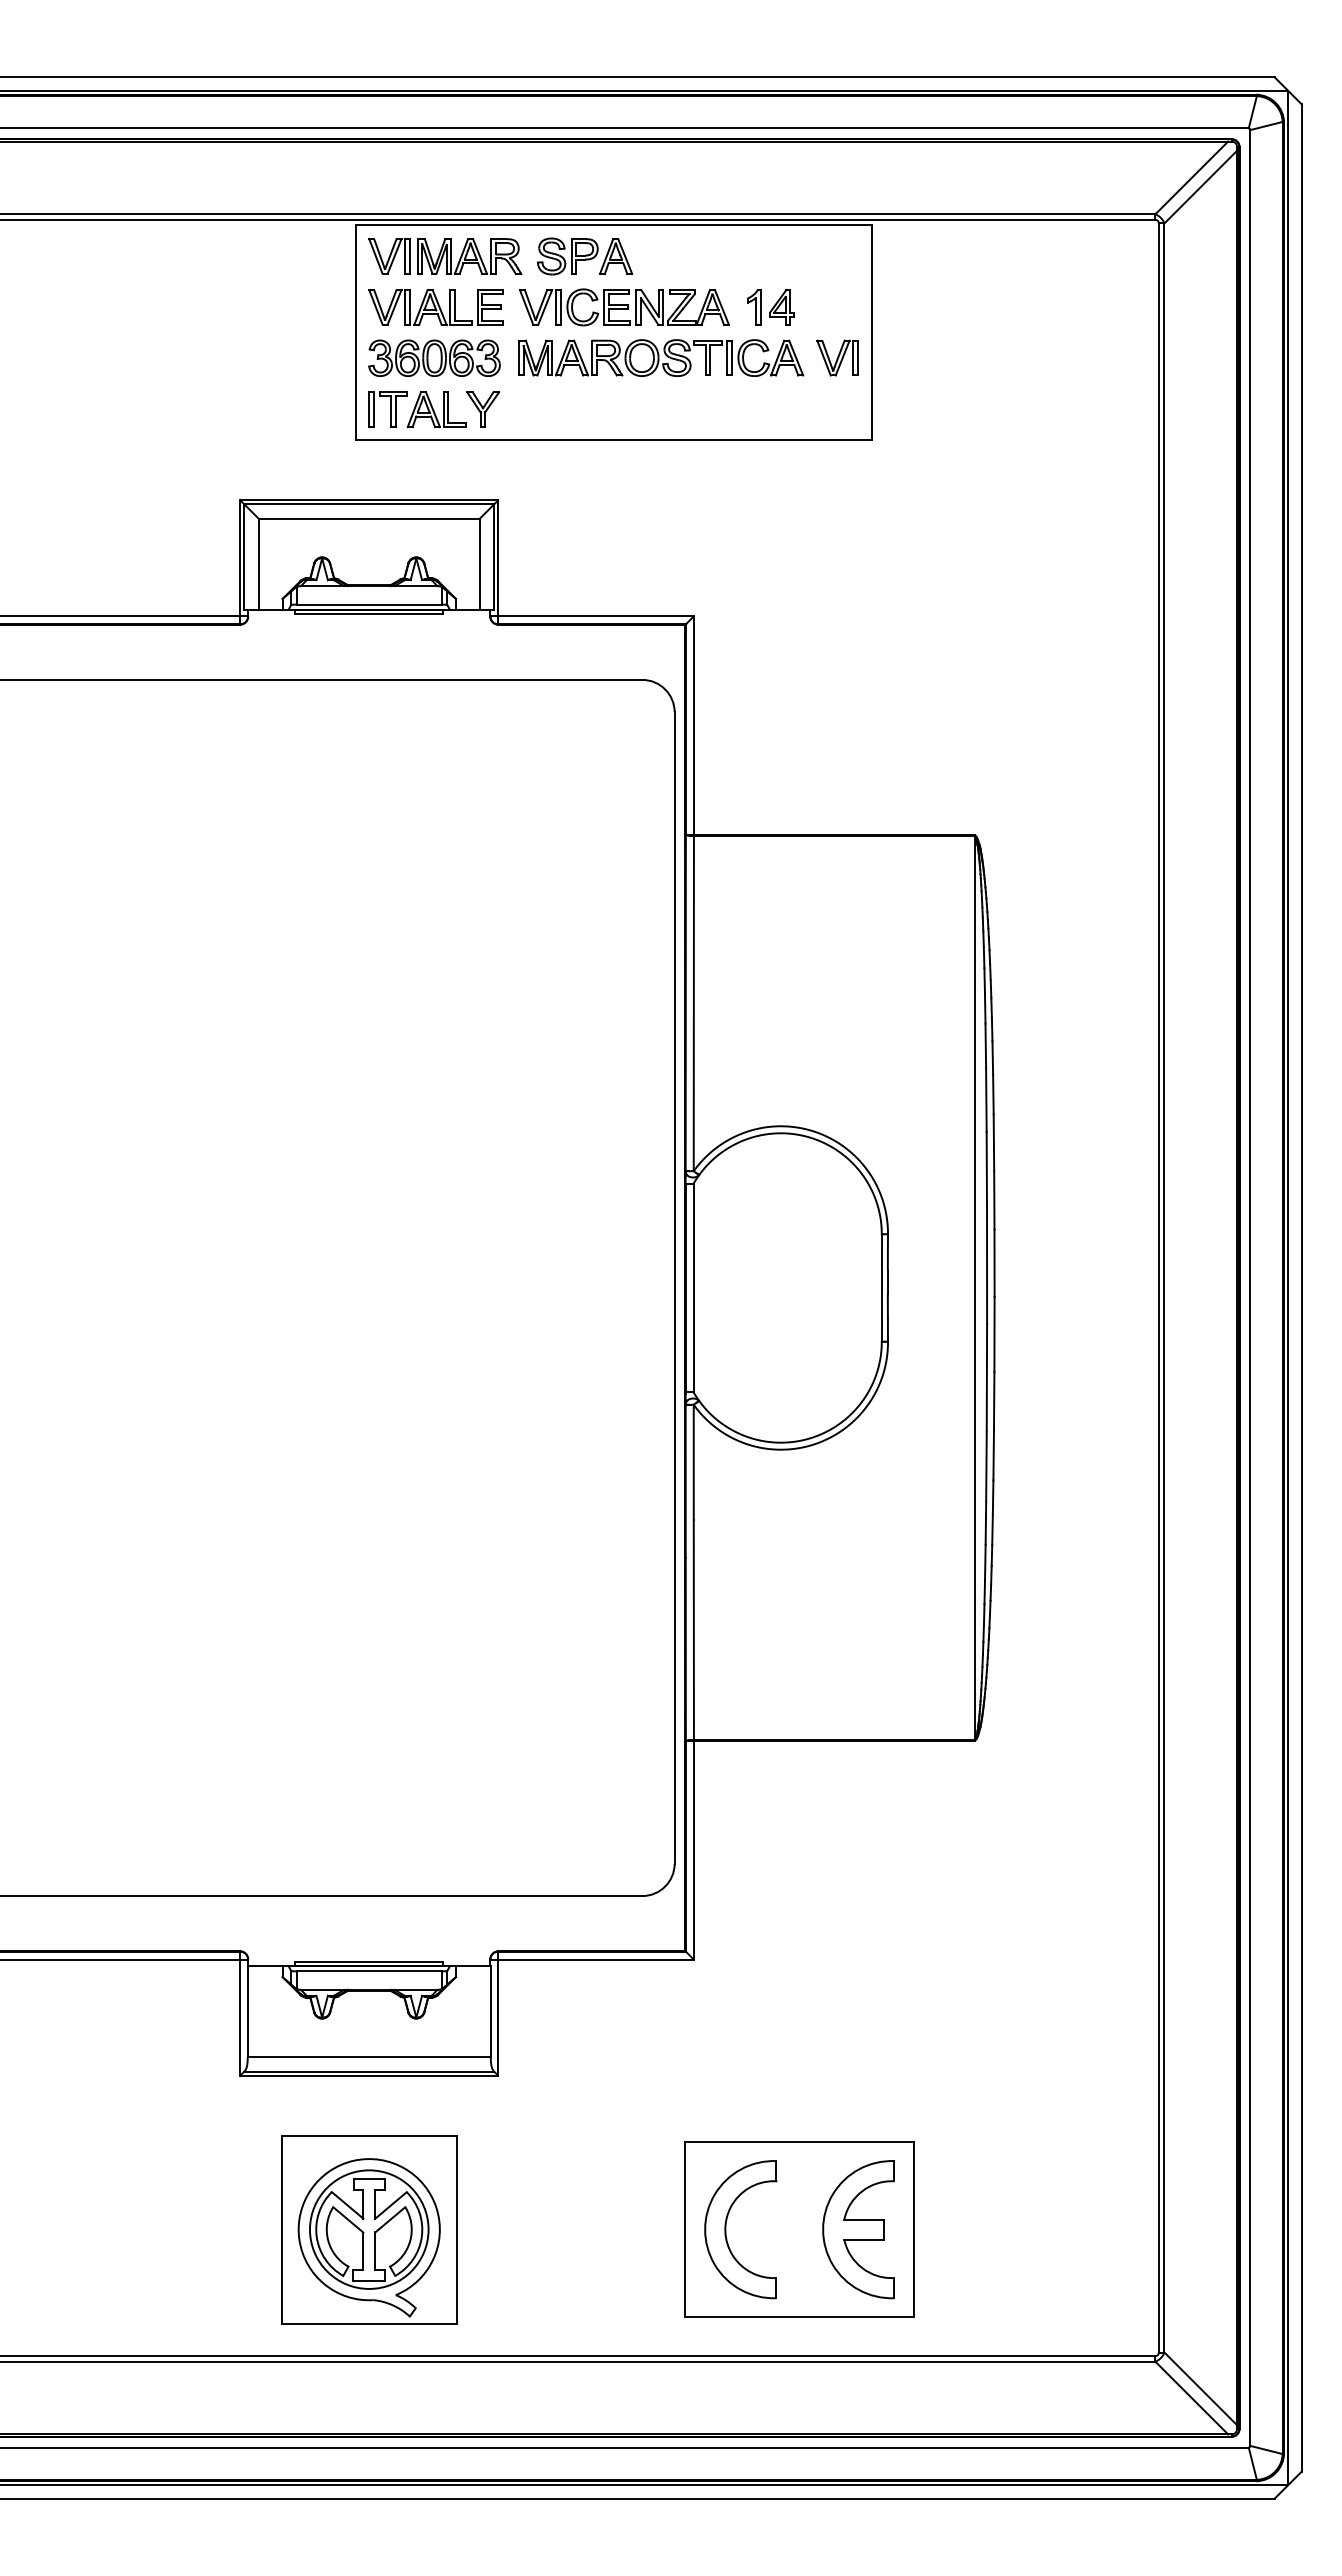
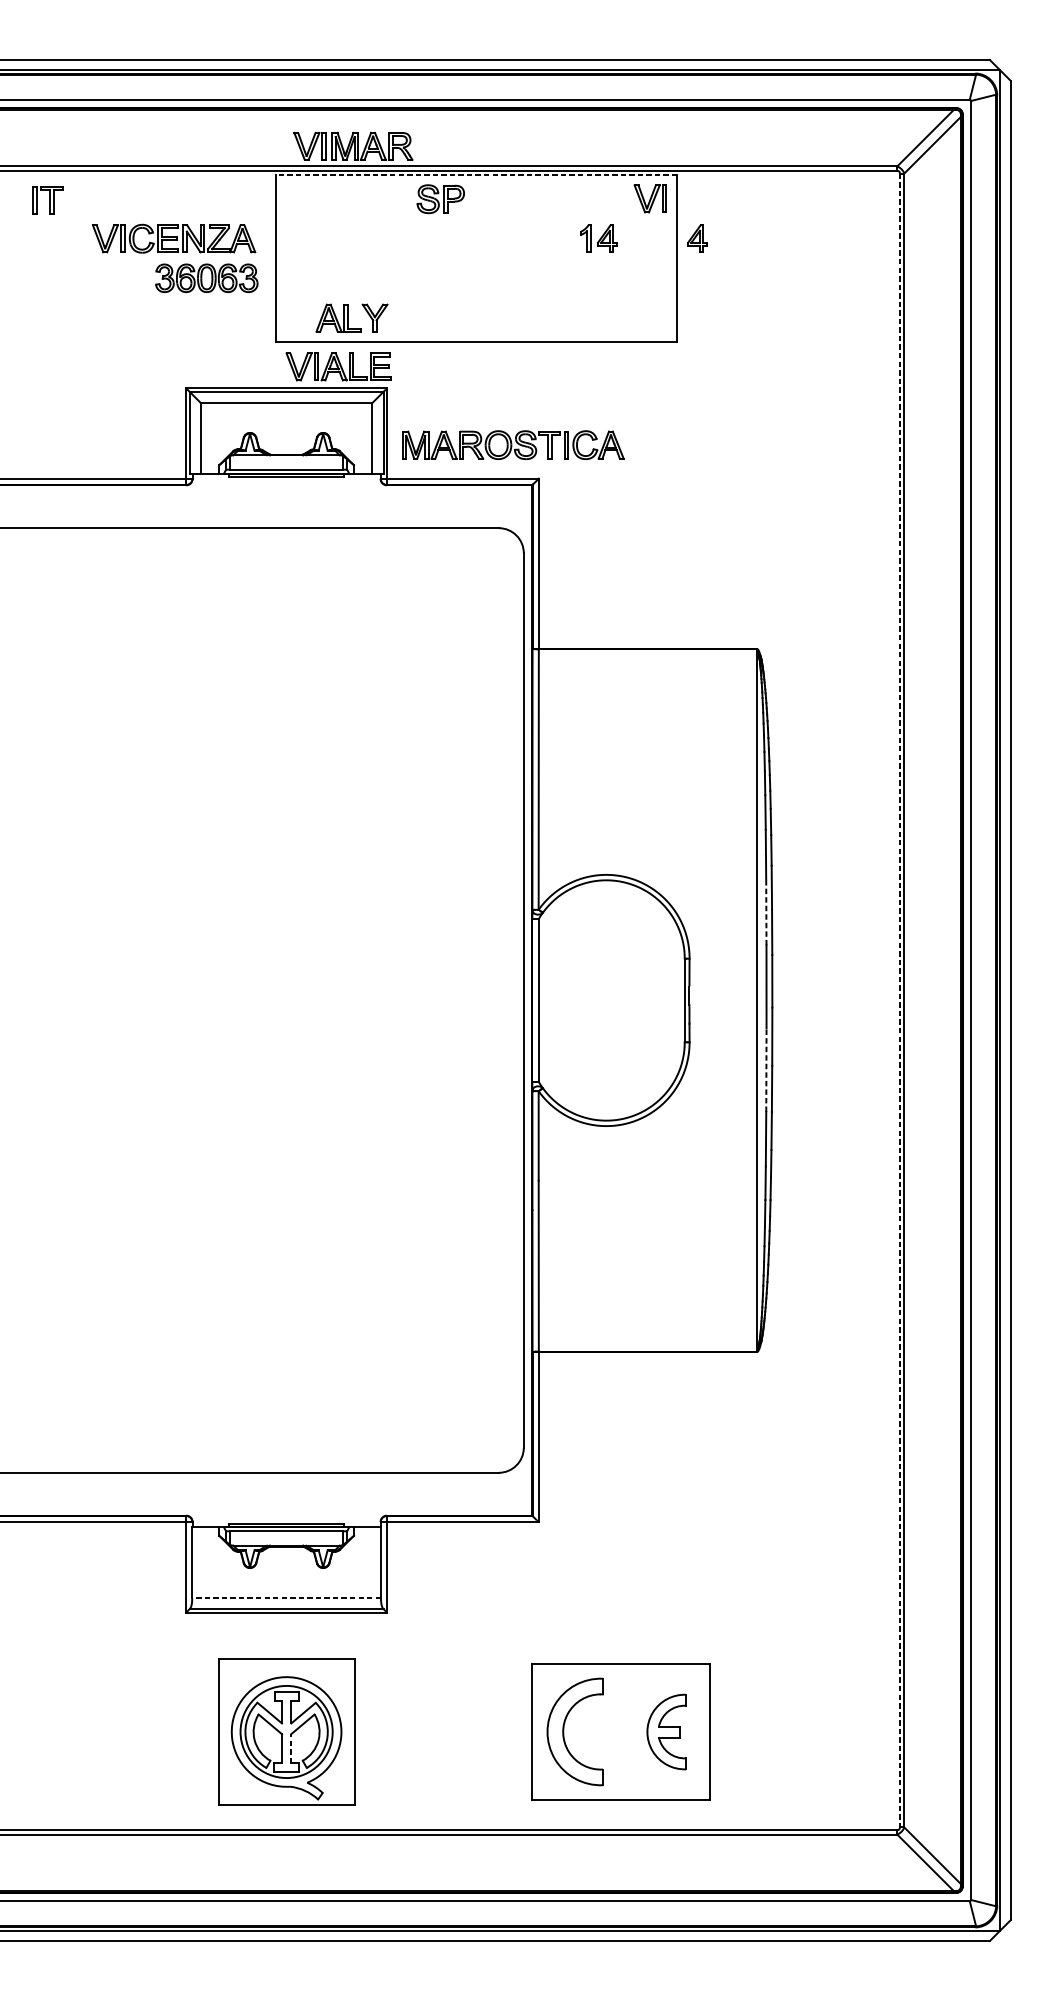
line: (613, 225) -> (476, 175), solid -> dashed
part: (445, 256) -> (353, 146), moved
part: (616, 256) -> (478, 199), removed
part: (435, 307) -> (338, 367), moved
part: (624, 307) -> (174, 238), moved
part: (897, 307) -> (696, 238), added
part: (434, 357) -> (206, 277), moved
part: (661, 357) -> (513, 444), moved
part: (837, 357) -> (650, 198), moved
part: (387, 409) -> (47, 200), moved
line: (986, 1174) -> (766, 912), solid -> dashed
line: (1158, 1287) -> (899, 1000), solid -> dashed
line: (986, 1377) -> (766, 1070), solid -> dashed
line: (369, 2057) -> (286, 1598), solid -> dashed
part: (858, 2229) -> (666, 1731), size x0.7
line: (375, 2251) -> (291, 1748), solid -> dashed

